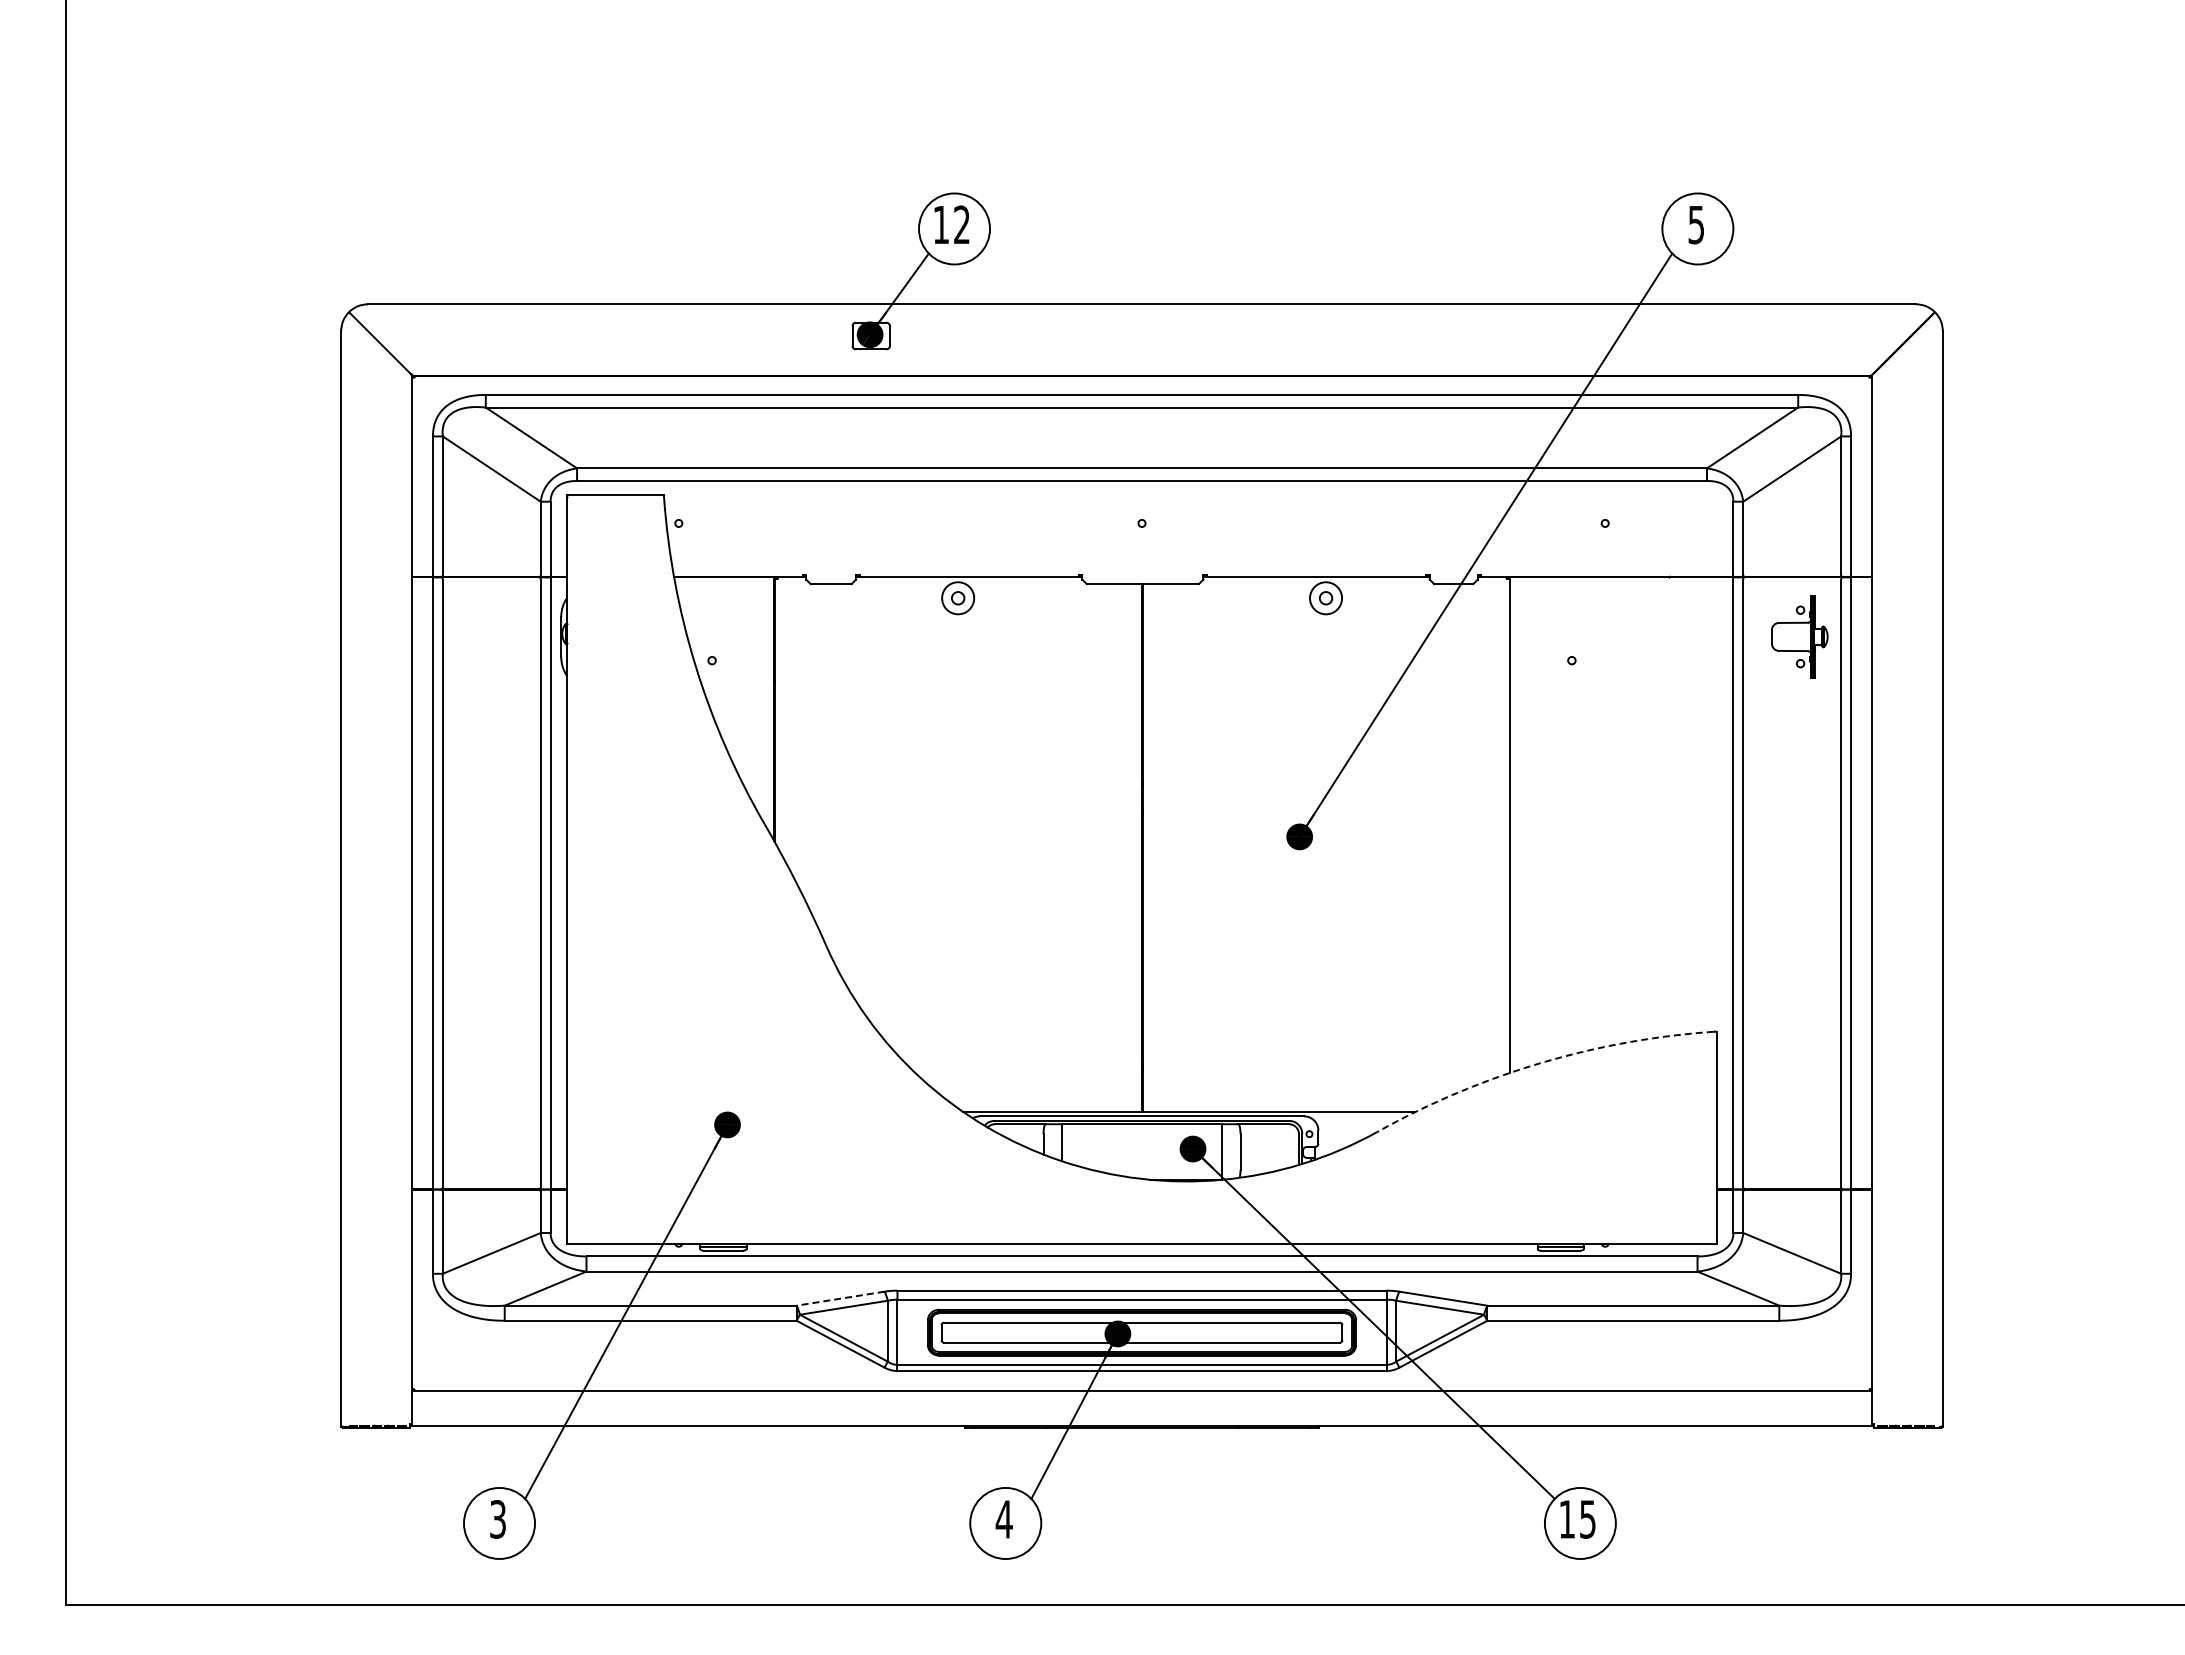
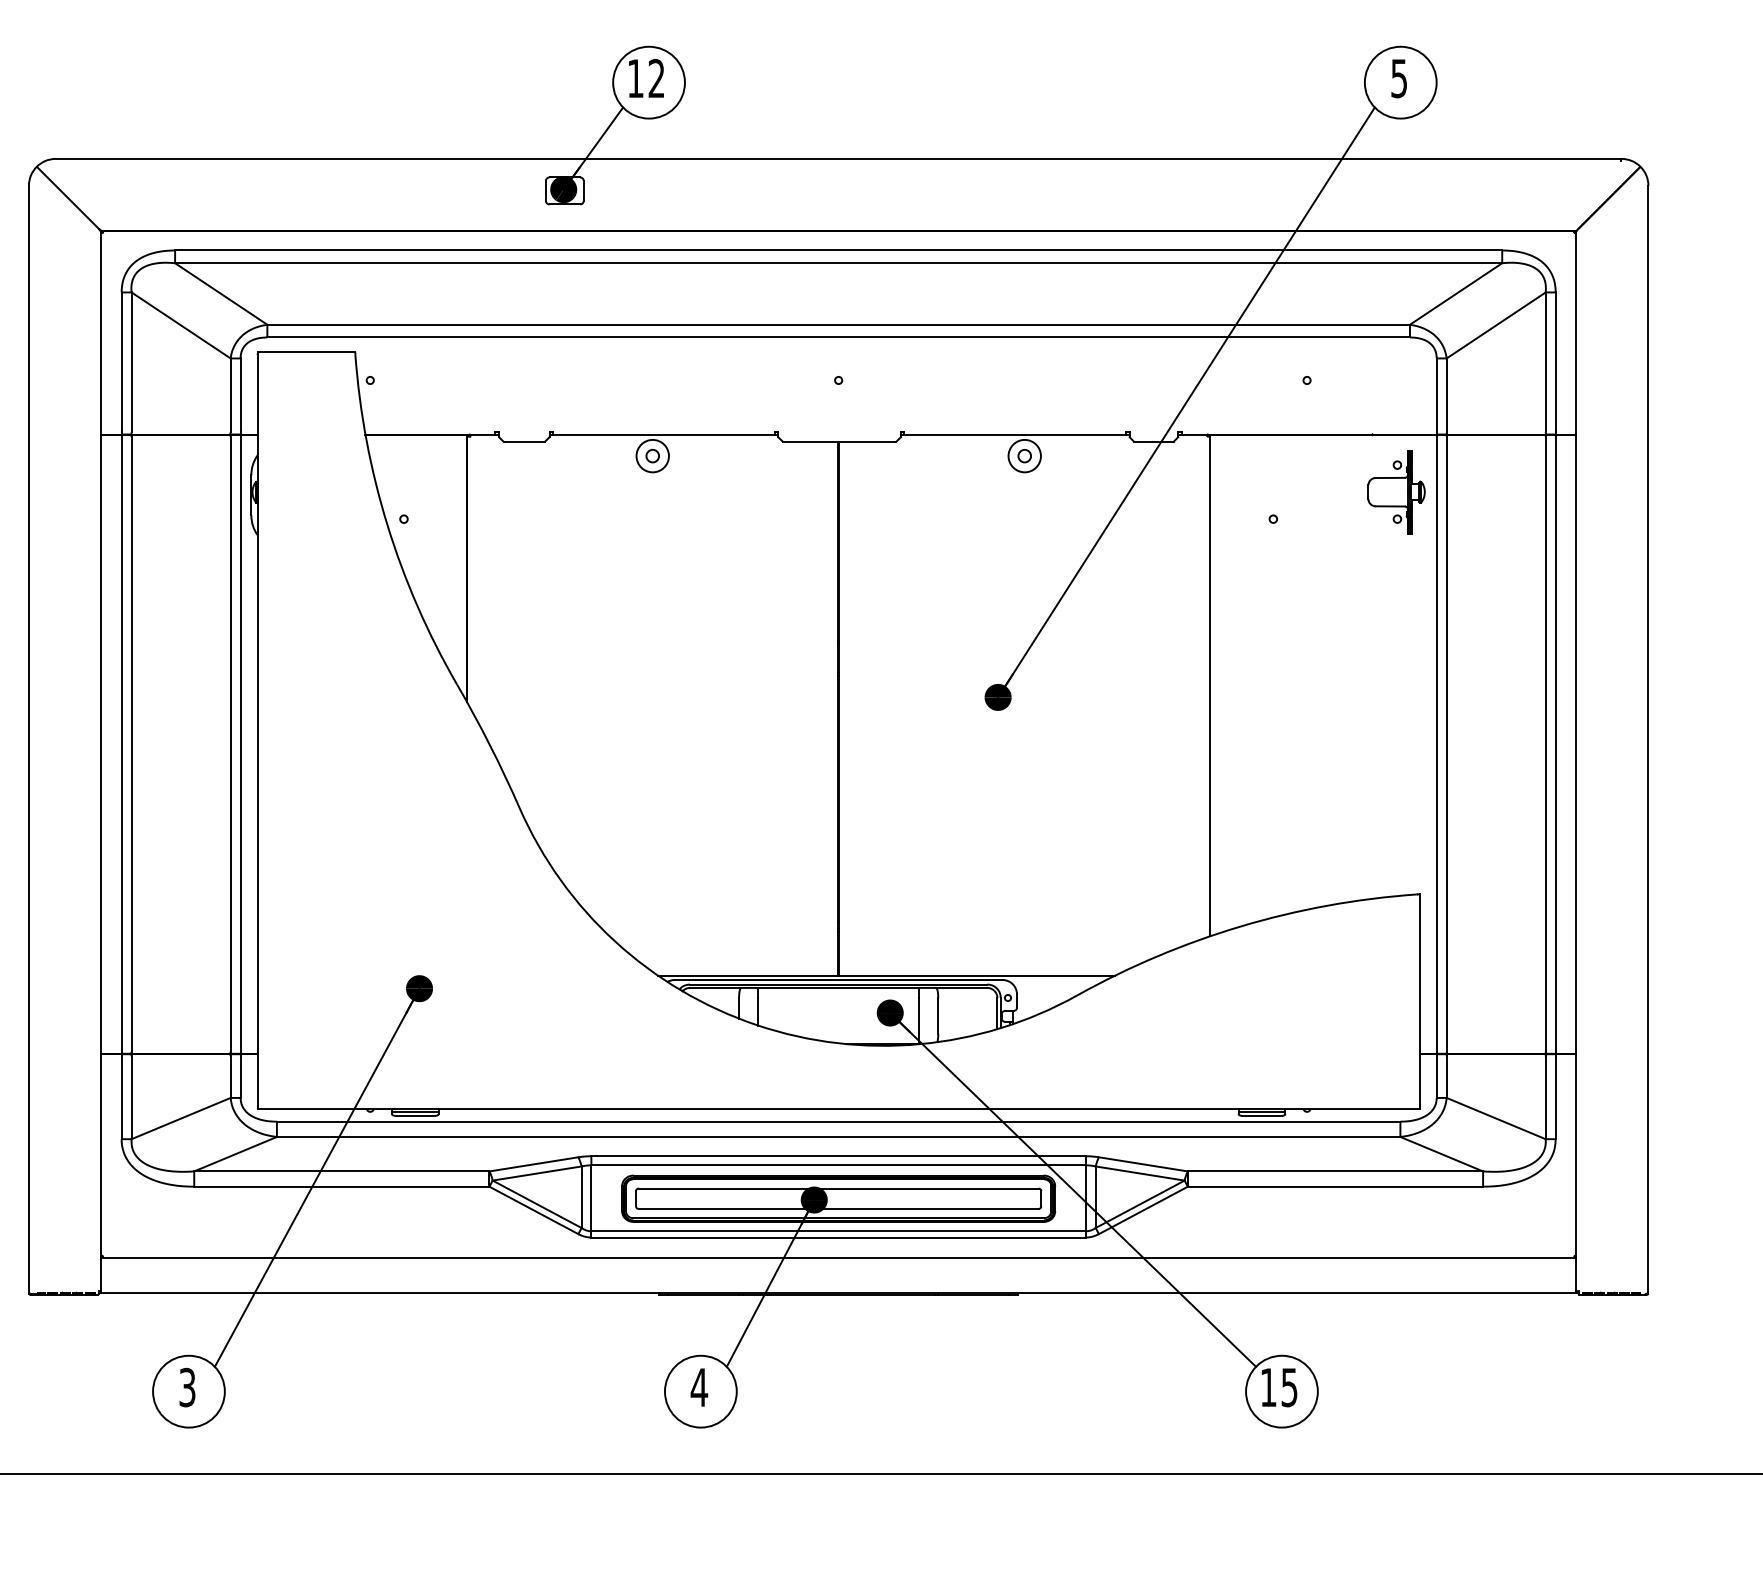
part: (1799, 636) -> (1396, 491), moved
arc: (1540, 1063) -> (1241, 926), dashed -> solid
line: (840, 1298) -> (533, 1164), dashed -> solid

